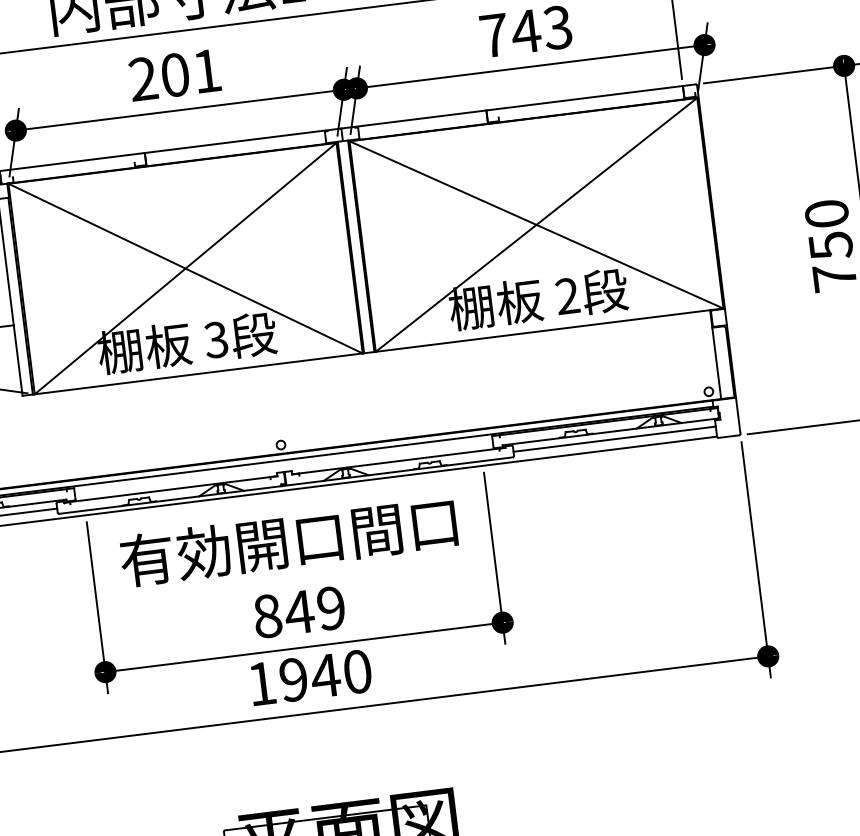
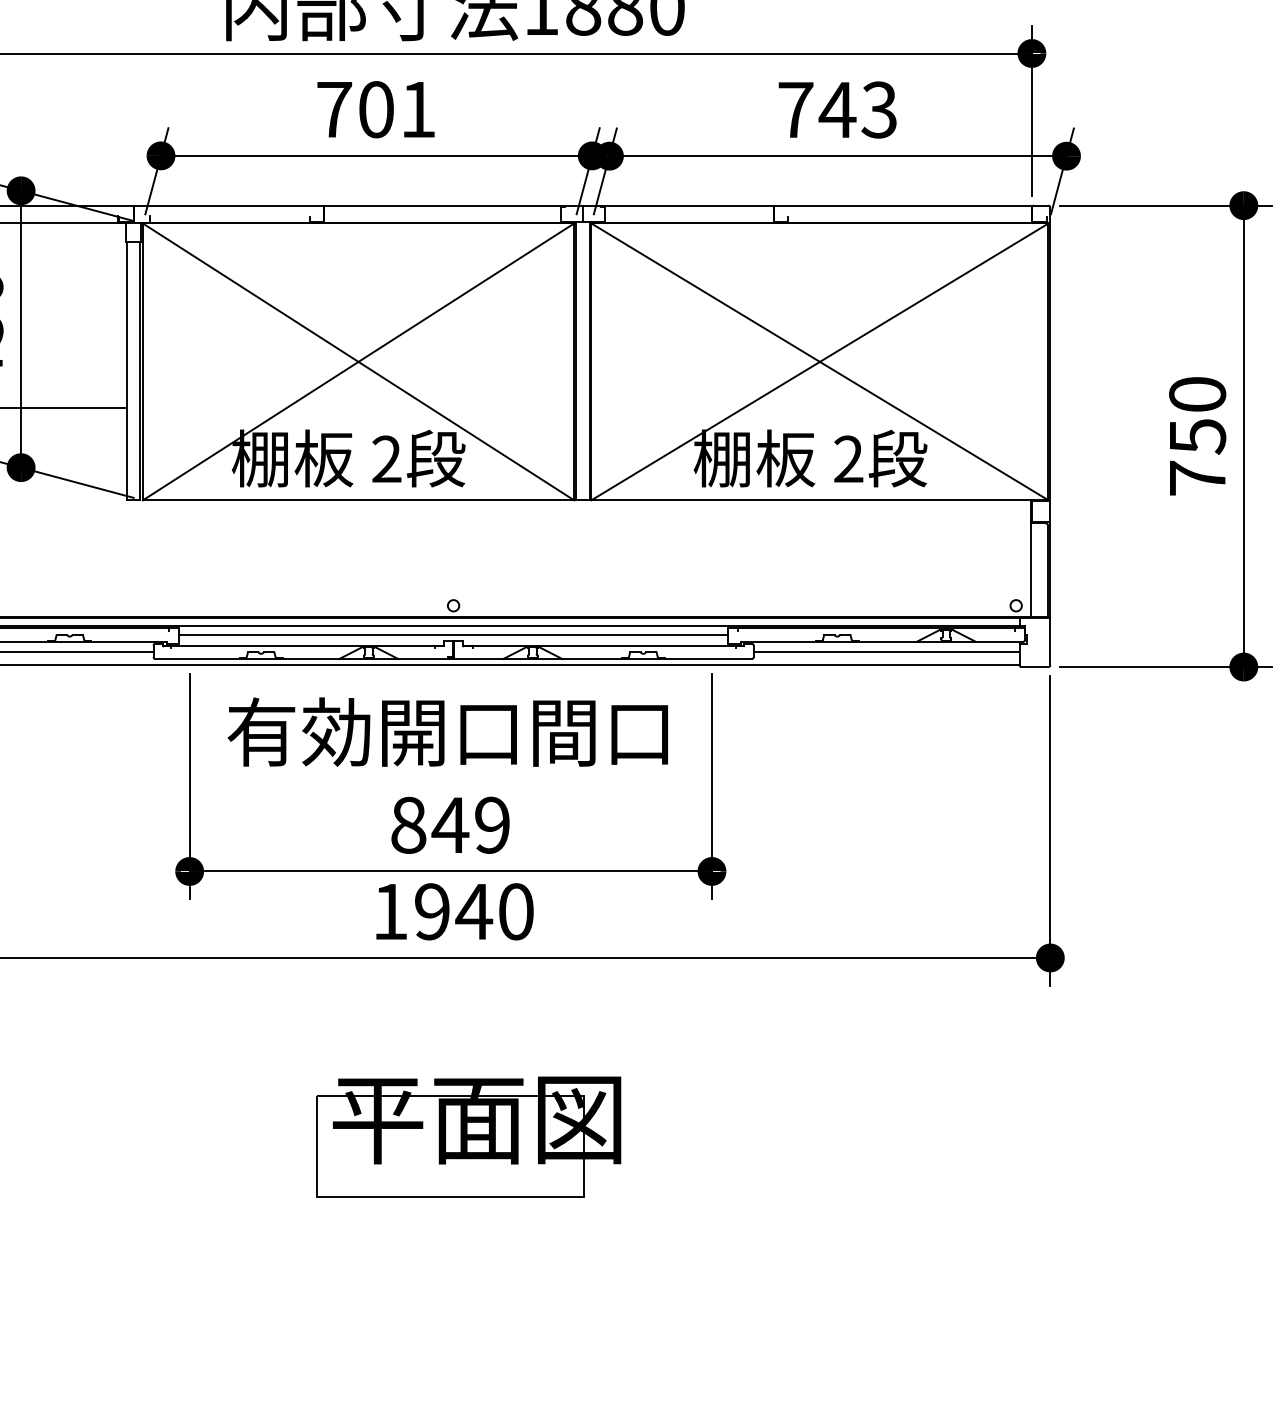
text: (143, 78) -> (334, 109), 201 -> 701
text: (216, 340) -> (386, 459), 3 -> 2
line: (283, 466) -> (453, 634), added

